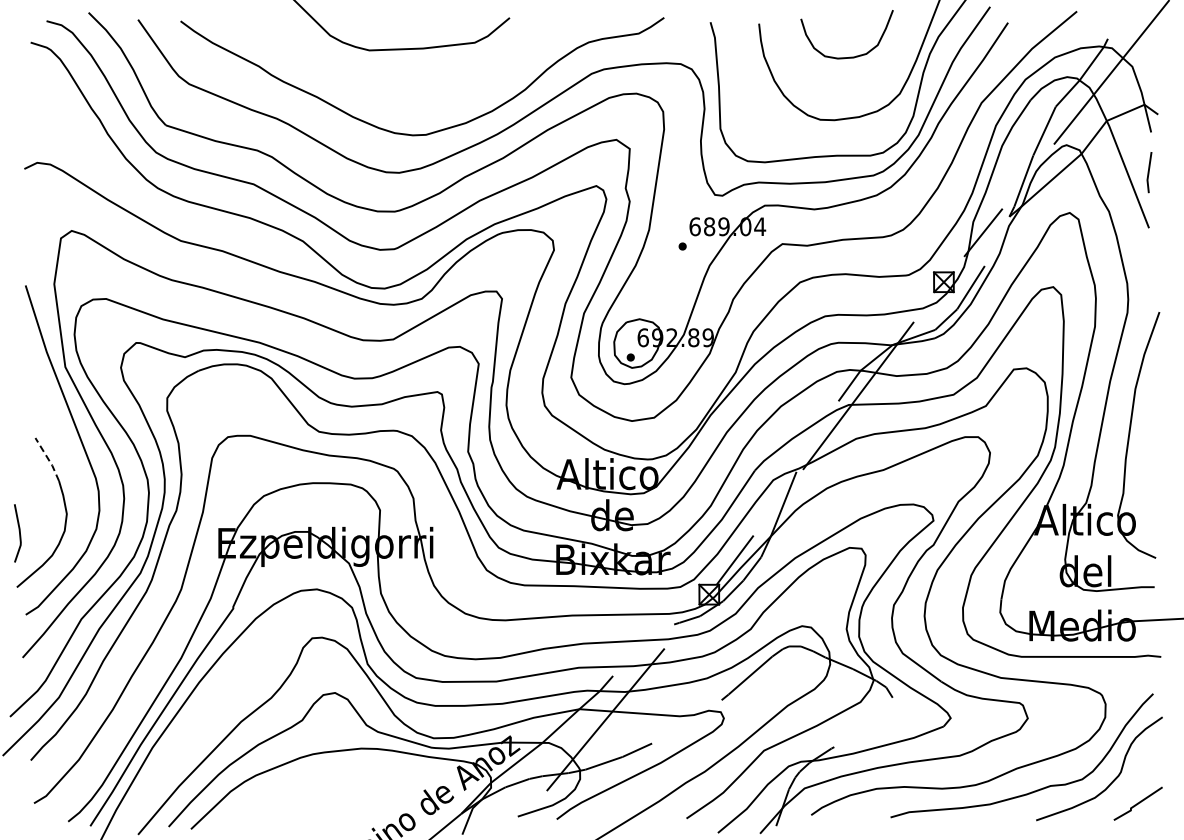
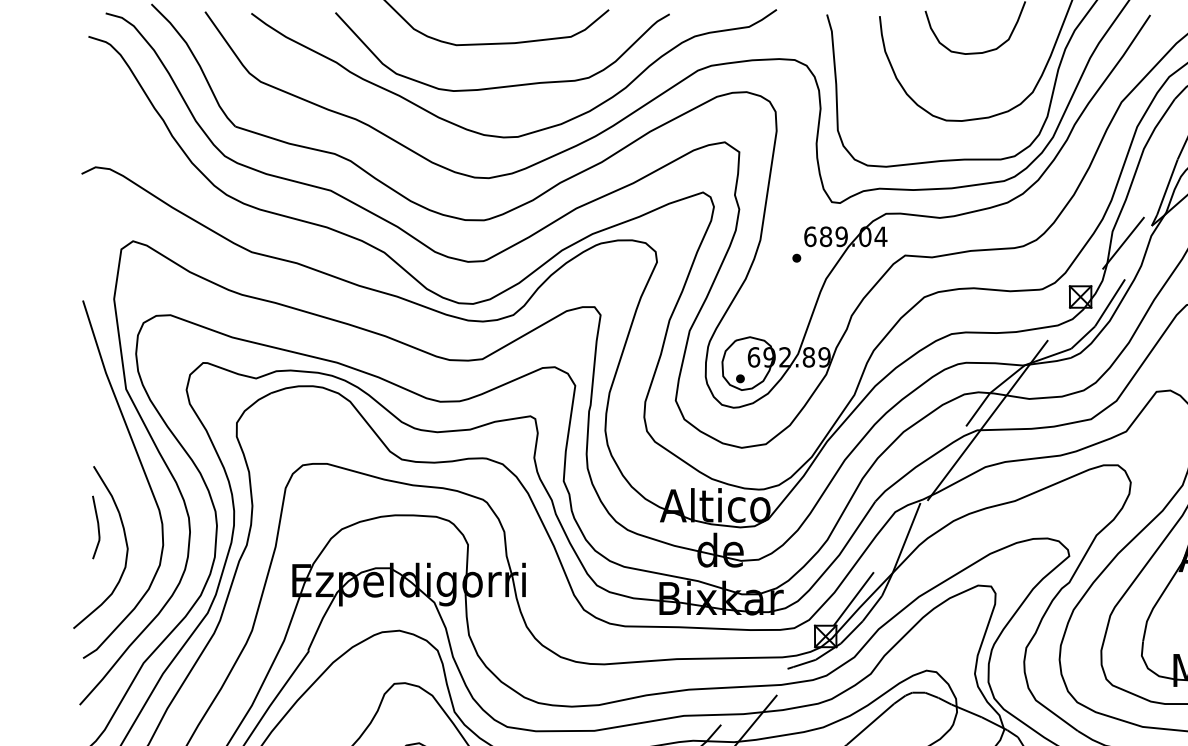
curve: (414, 87) -> (505, 85), added
line: (48, 458) -> (107, 488), dashed -> solid
line: (19, 533) -> (98, 527), moved

